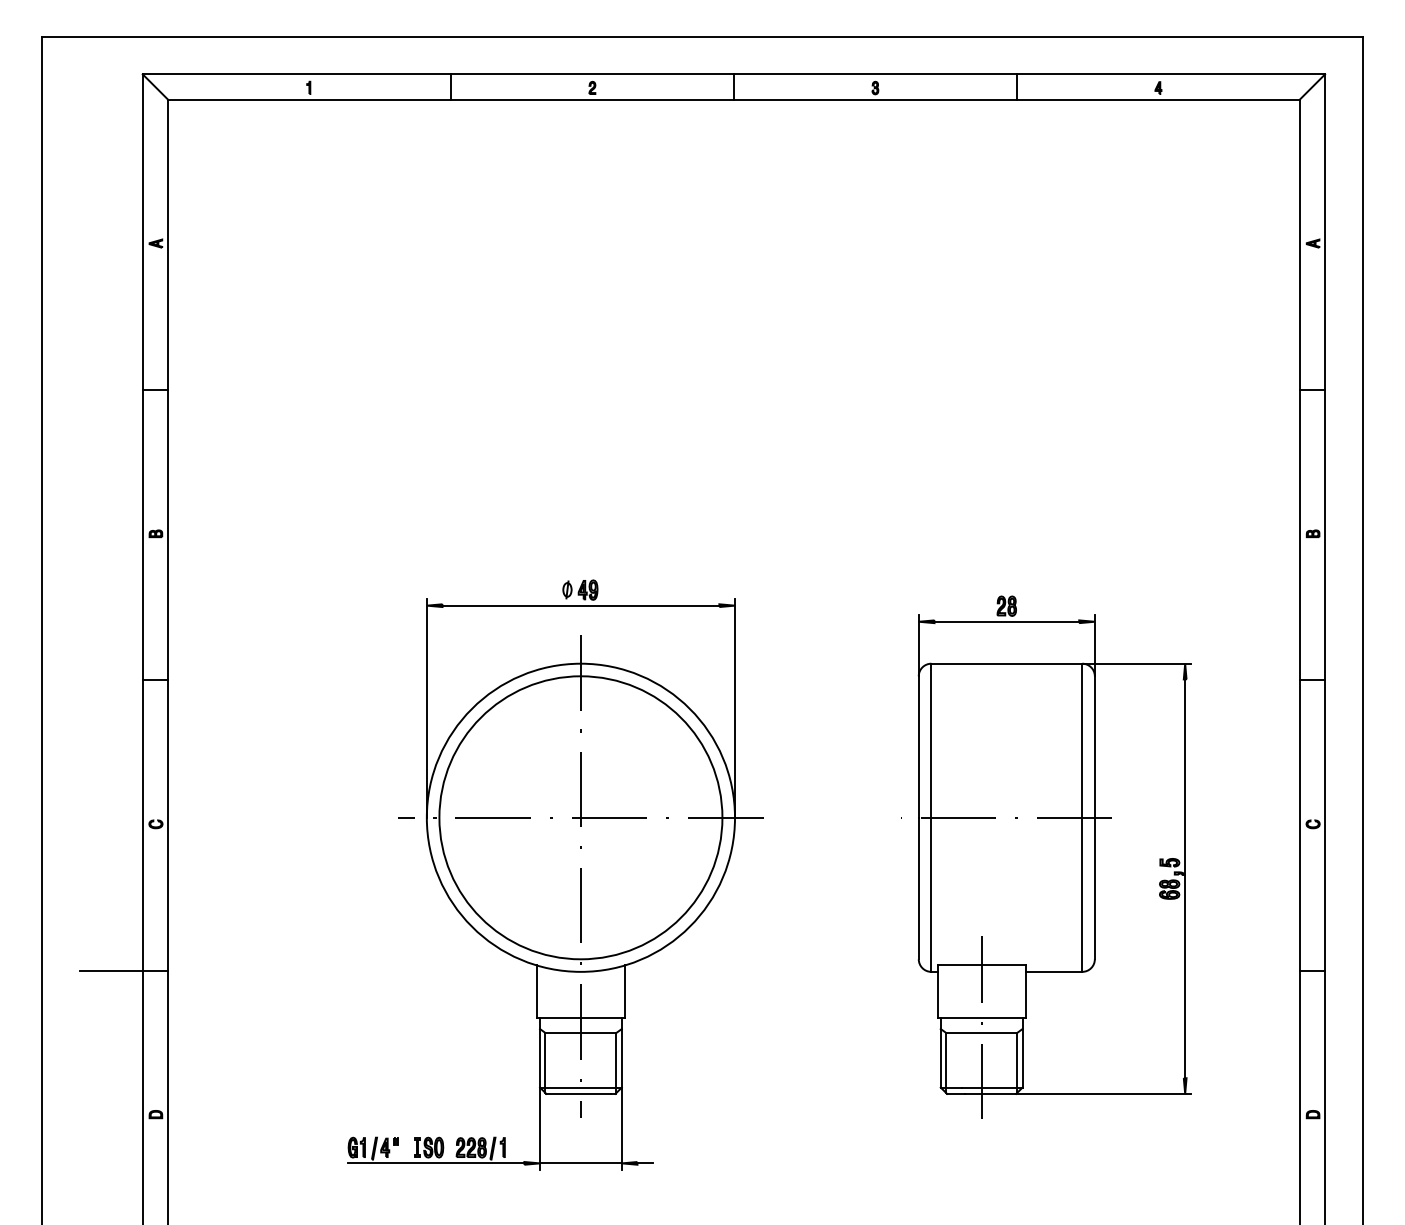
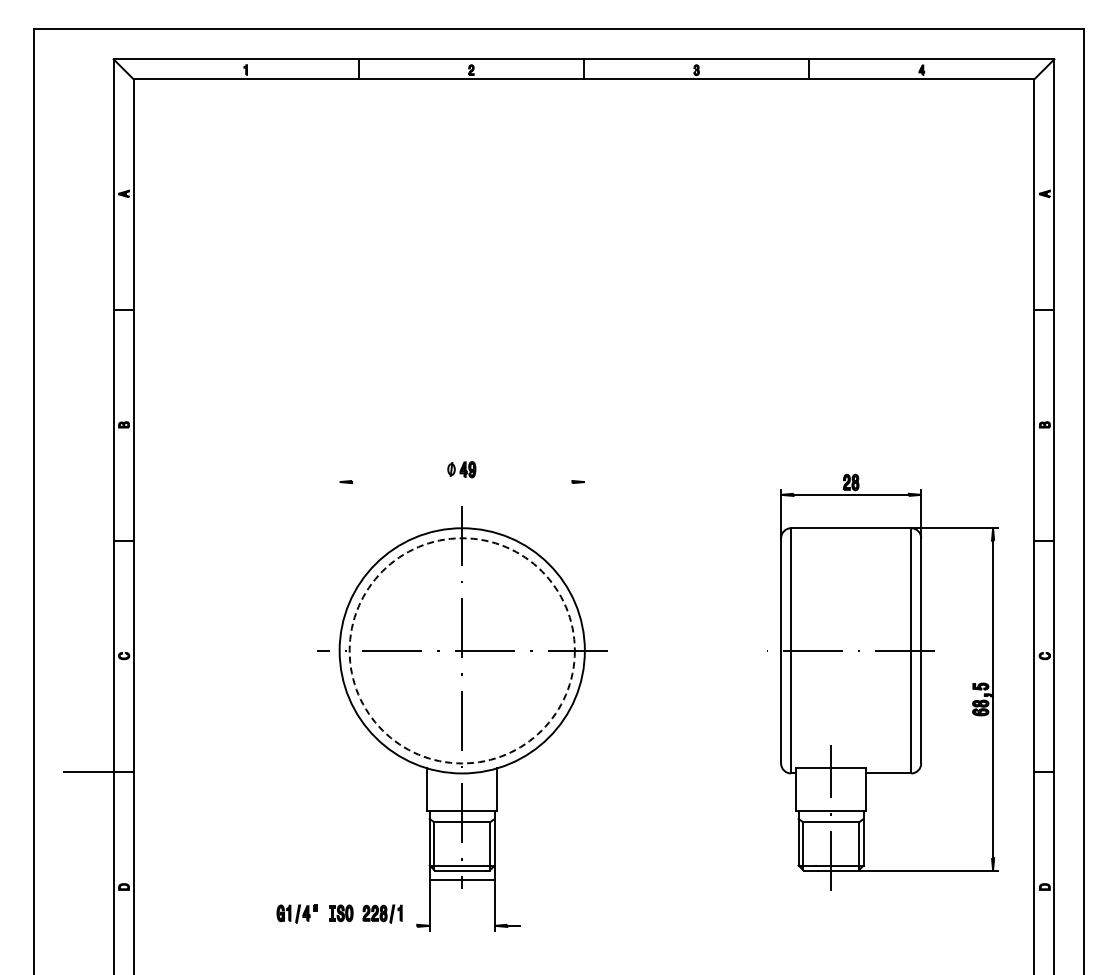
line: (581, 606) -> (462, 482), removed
line: (426, 708) -> (339, 563), removed
line: (734, 708) -> (584, 563), removed
circle: (579, 817) -> (461, 650), solid -> dashed
part: (1046, 856) -> (882, 681), moved
line: (436, 1162) -> (347, 925), removed
line: (579, 1162) -> (461, 879), moved

